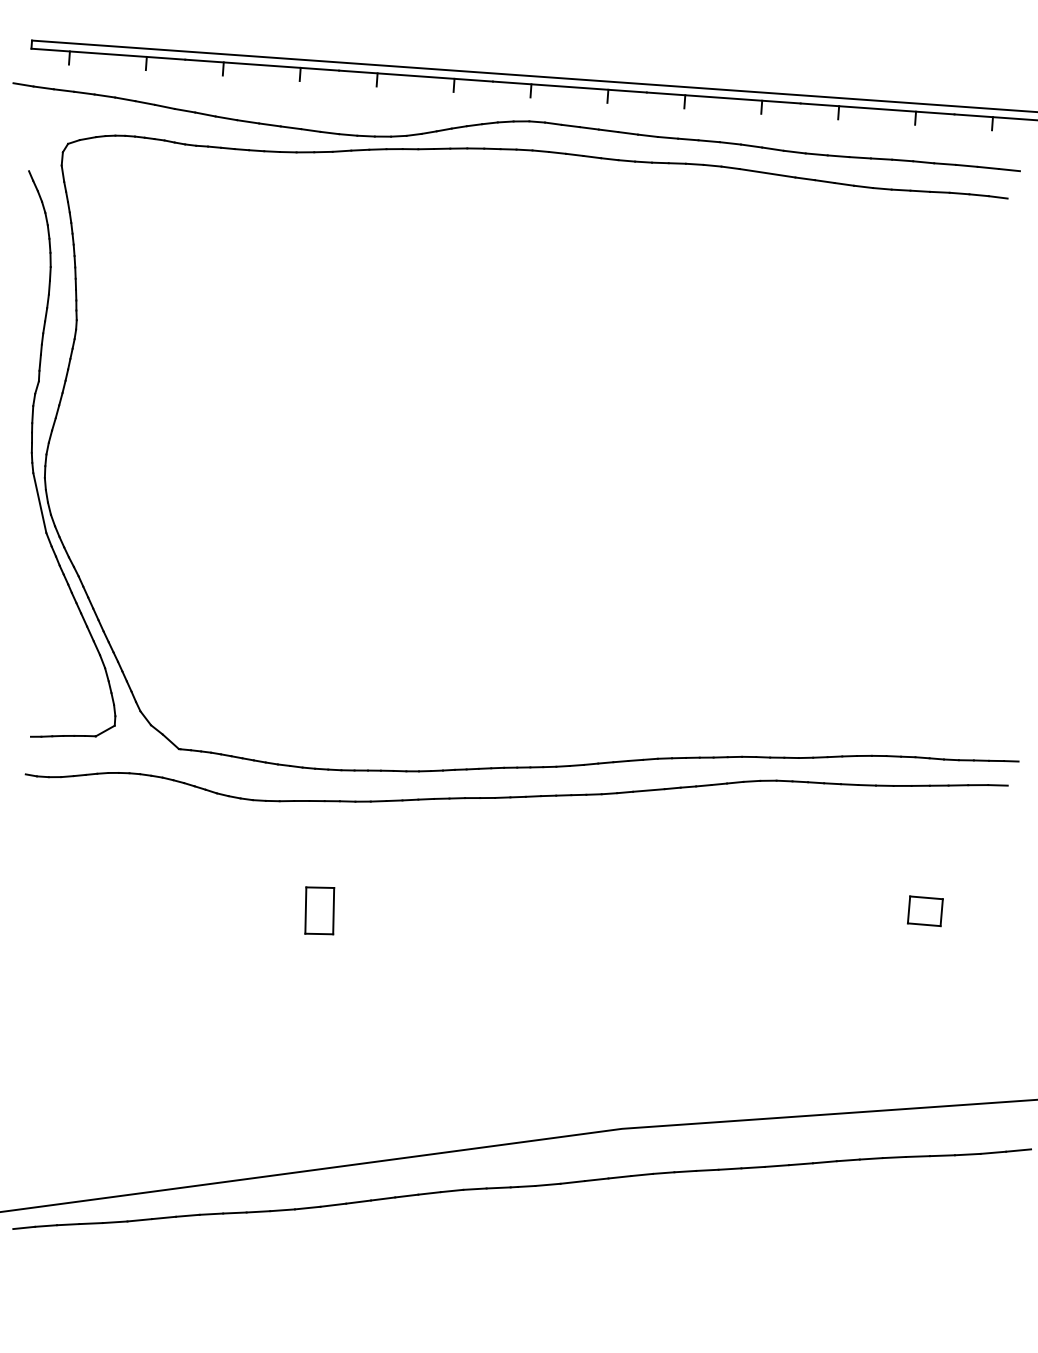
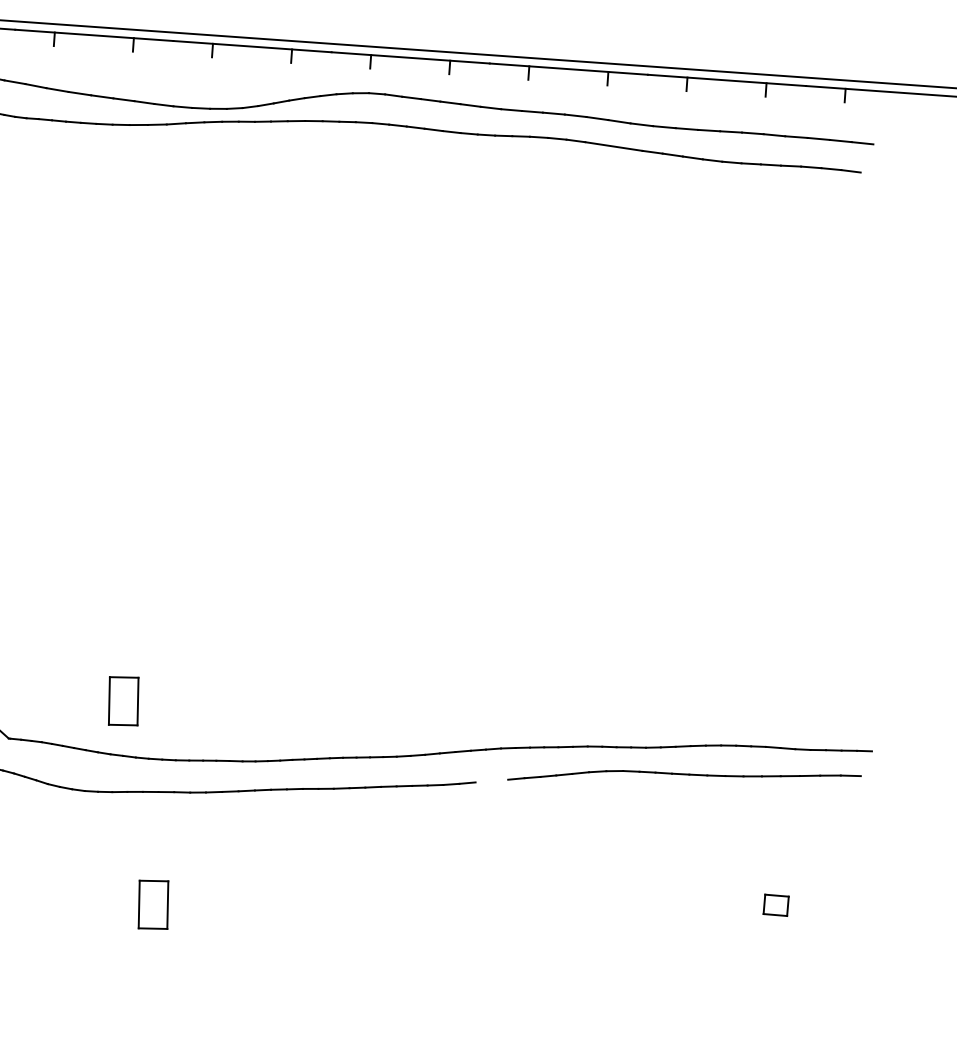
part: (290, 712) -> (123, 700), added
line: (648, 790) -> (491, 781), removed
part: (925, 911) -> (776, 905), size x0.7

